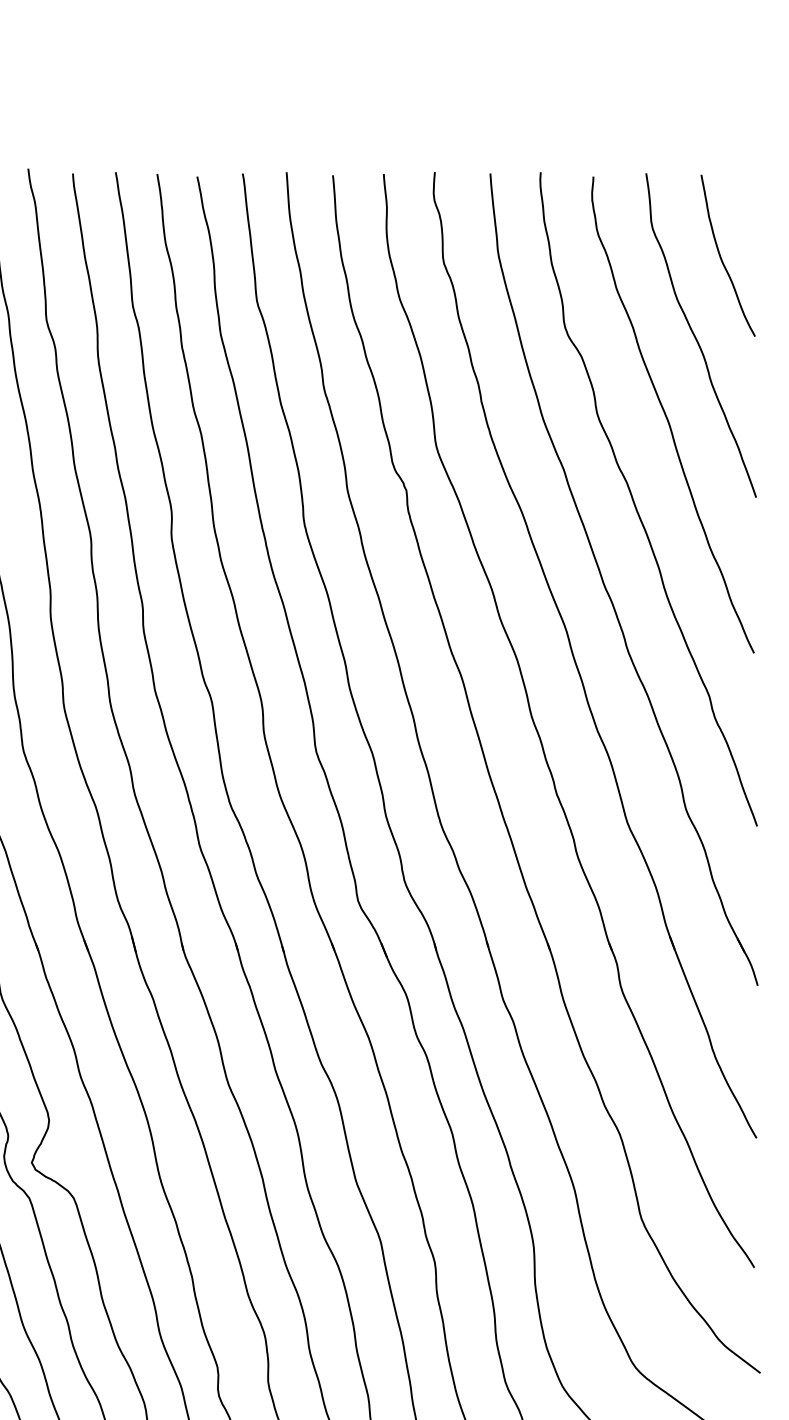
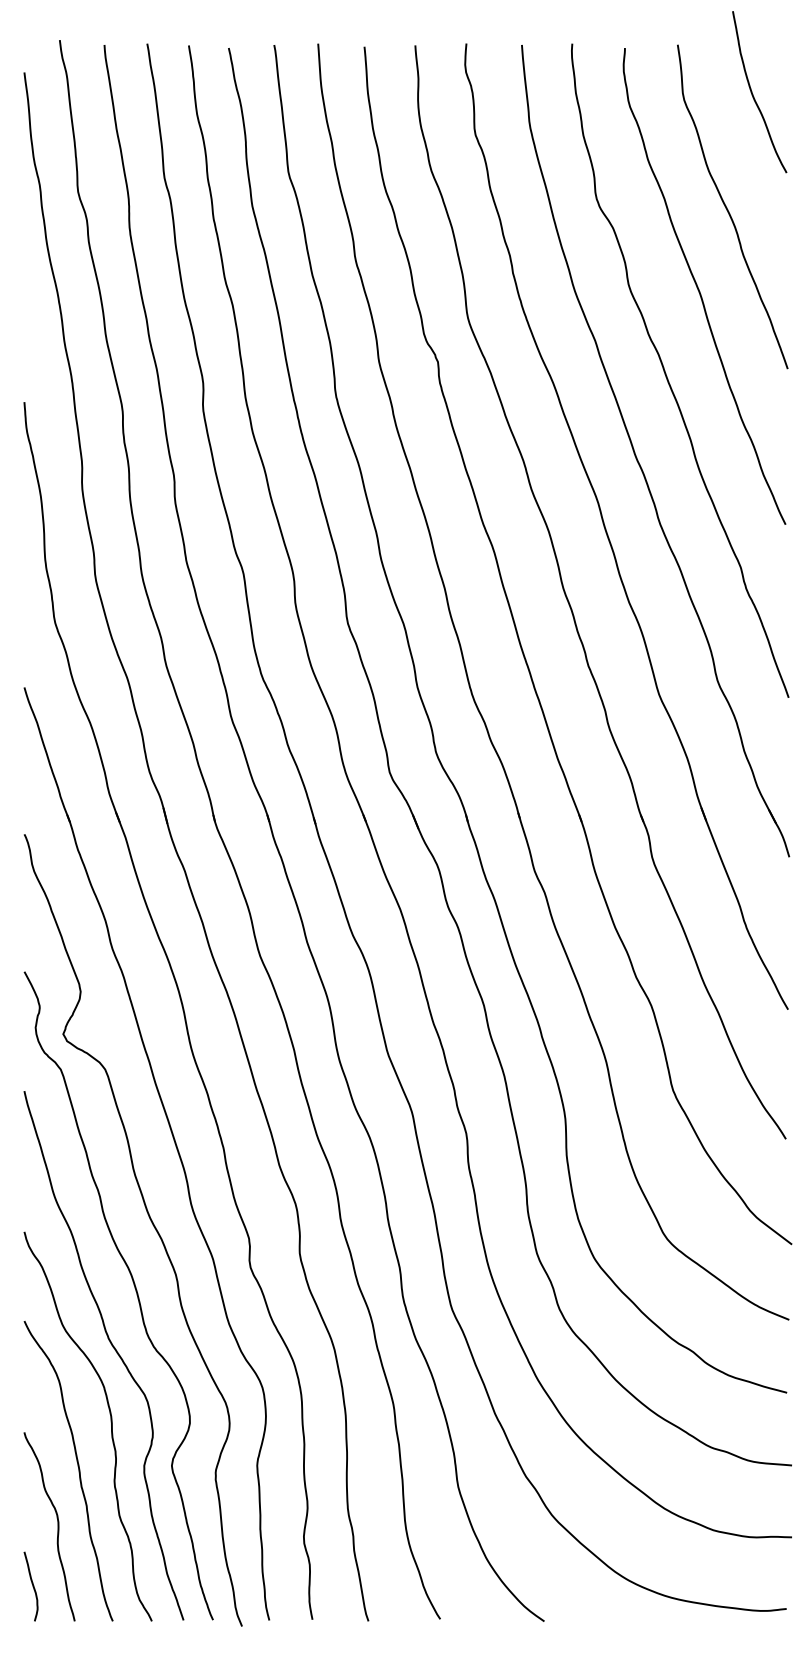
curve: (721, 258) -> (753, 94), moved

